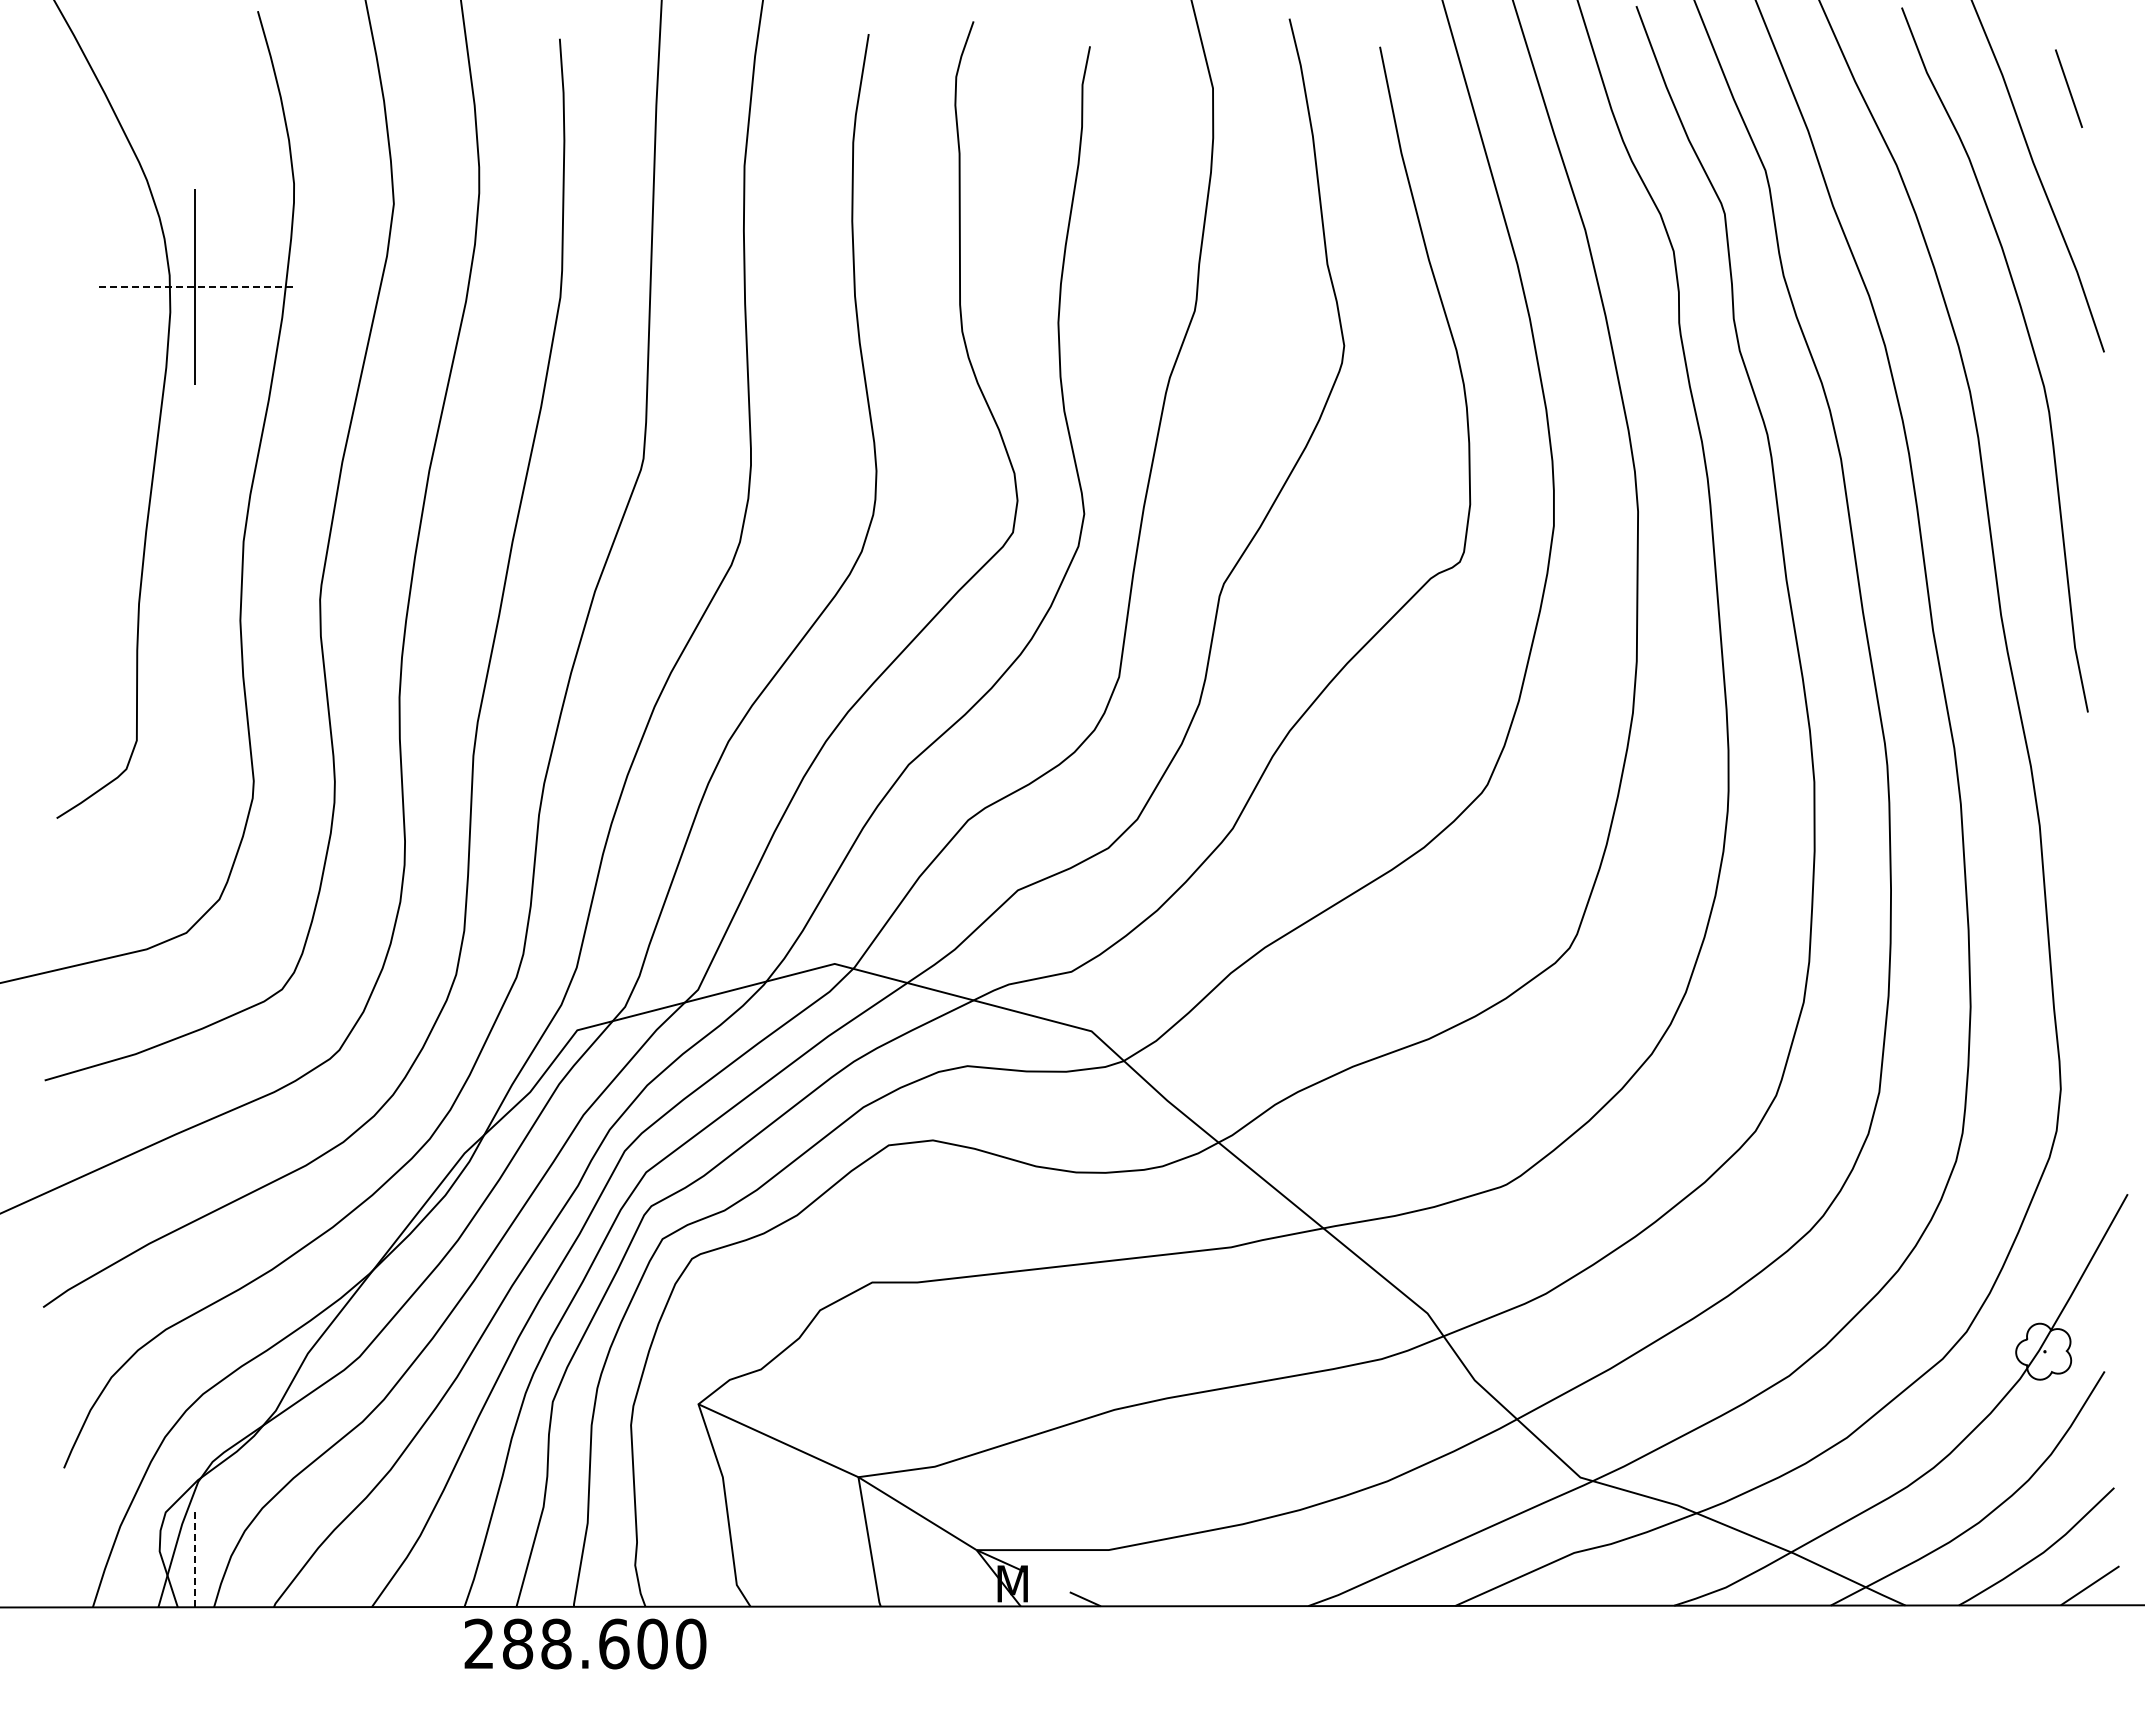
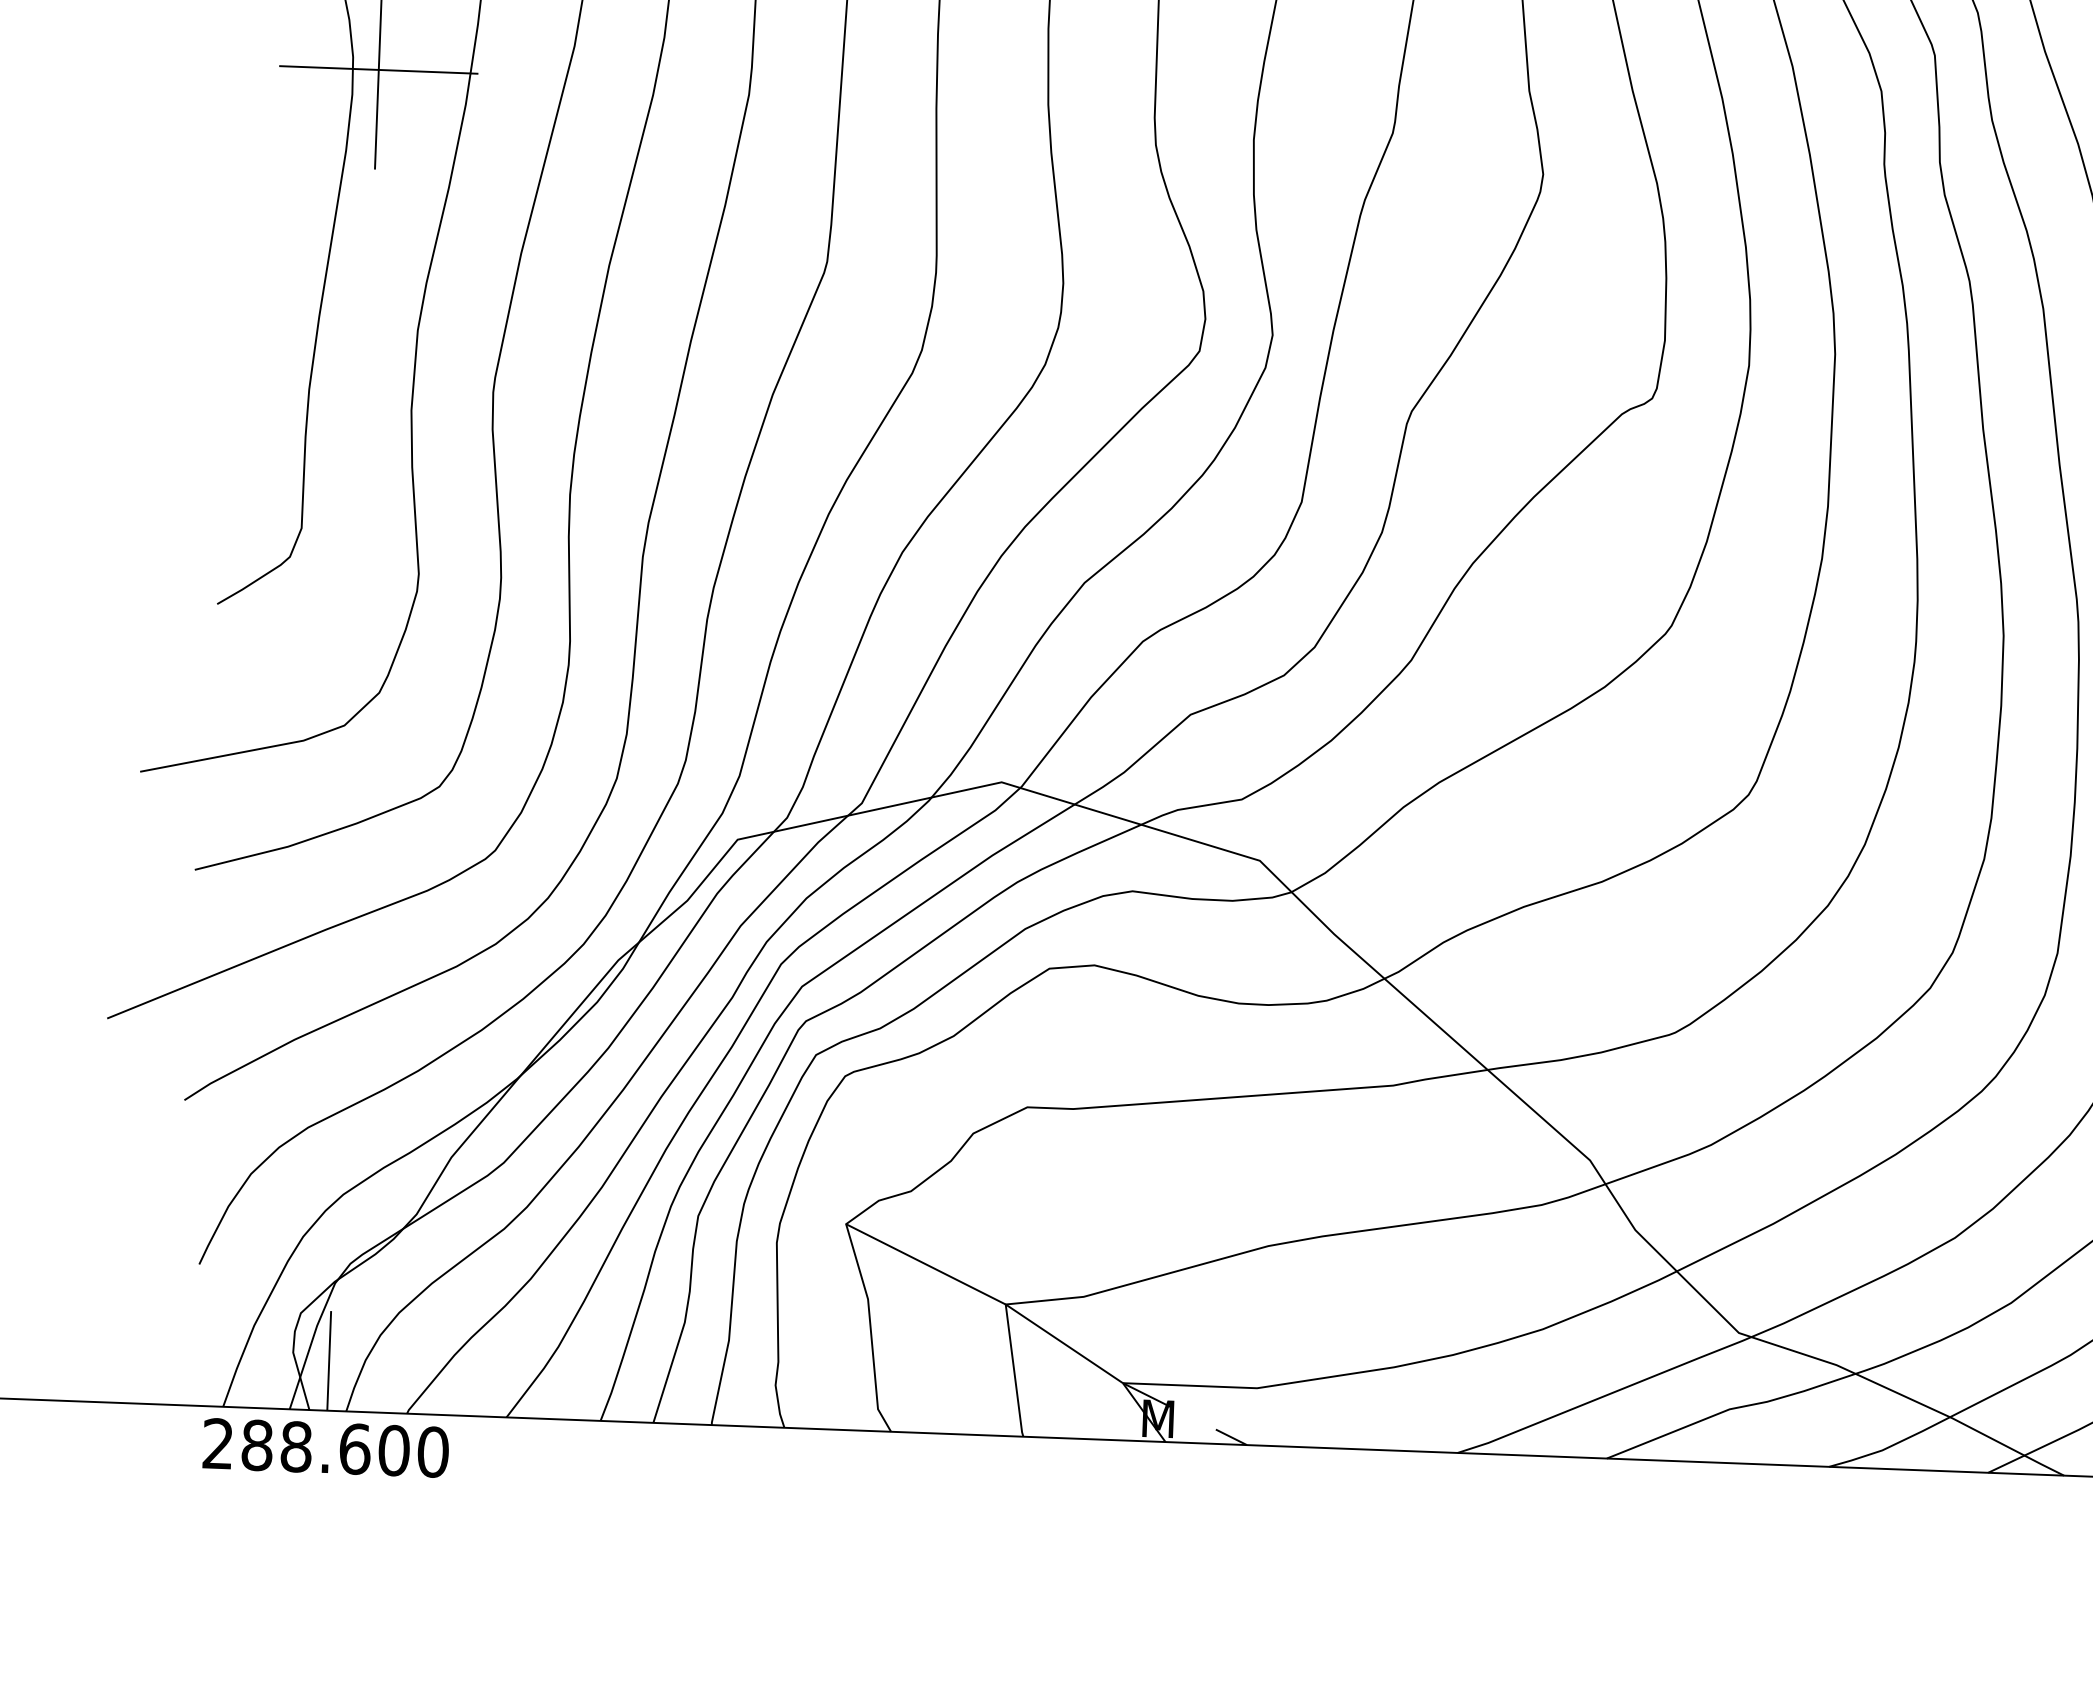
line: (194, 287) -> (377, 70), dashed -> solid
line: (195, 1557) -> (329, 1360), dashed -> solid
text: (585, 1643) -> (325, 1447), moved

